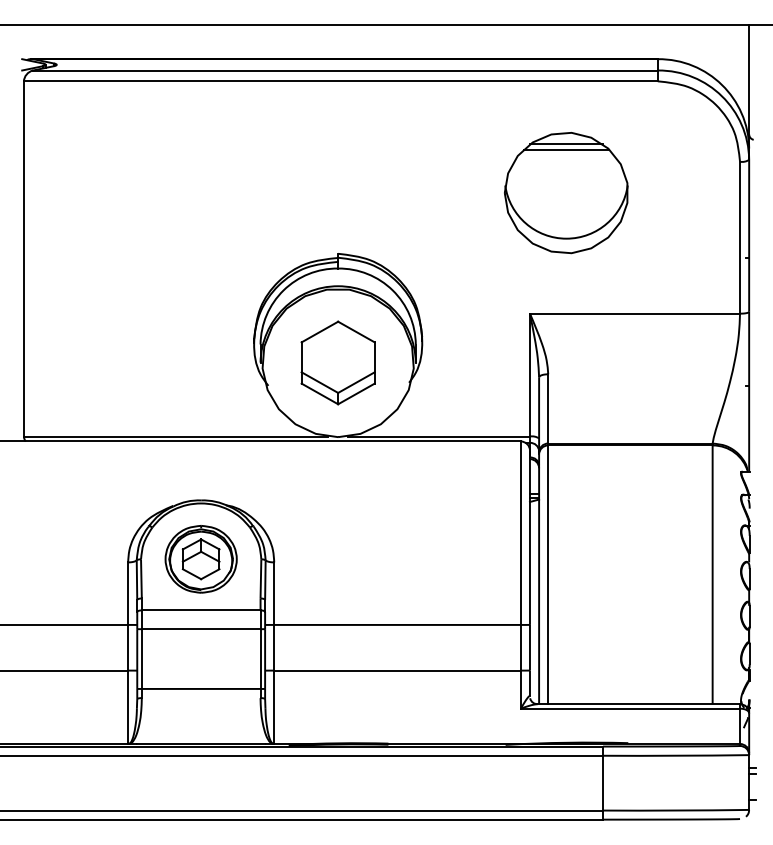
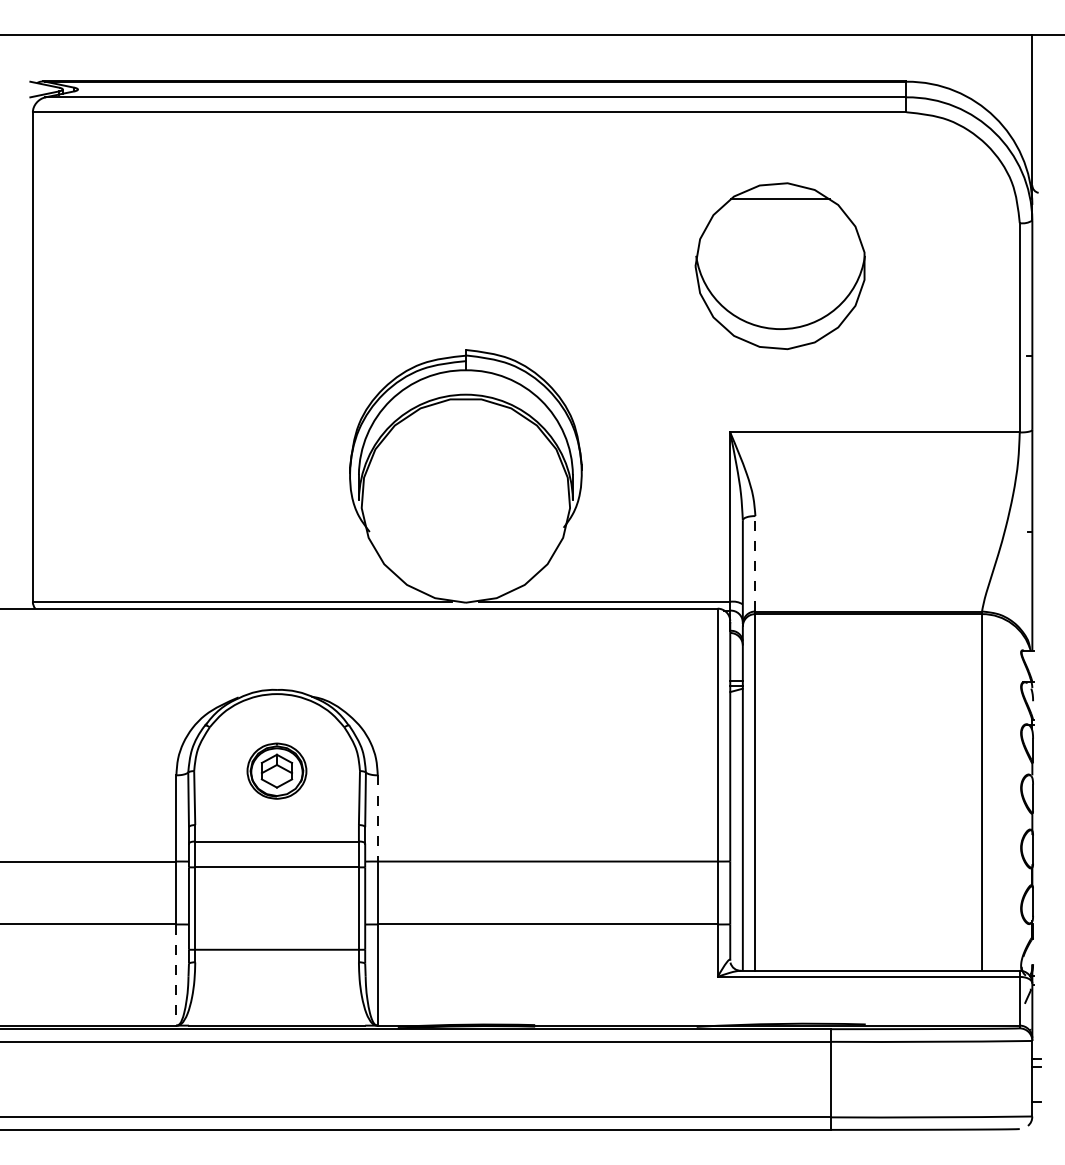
line: (566, 149) -> (780, 206), removed
part: (337, 362) -> (464, 499), removed
line: (548, 408) -> (755, 563), solid -> dashed
part: (200, 559) -> (276, 771), size x0.6
line: (274, 594) -> (378, 819), solid -> dashed
line: (128, 707) -> (176, 975), solid -> dashed

